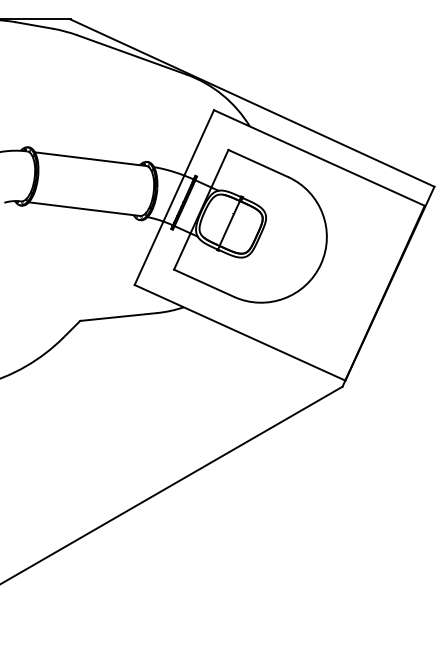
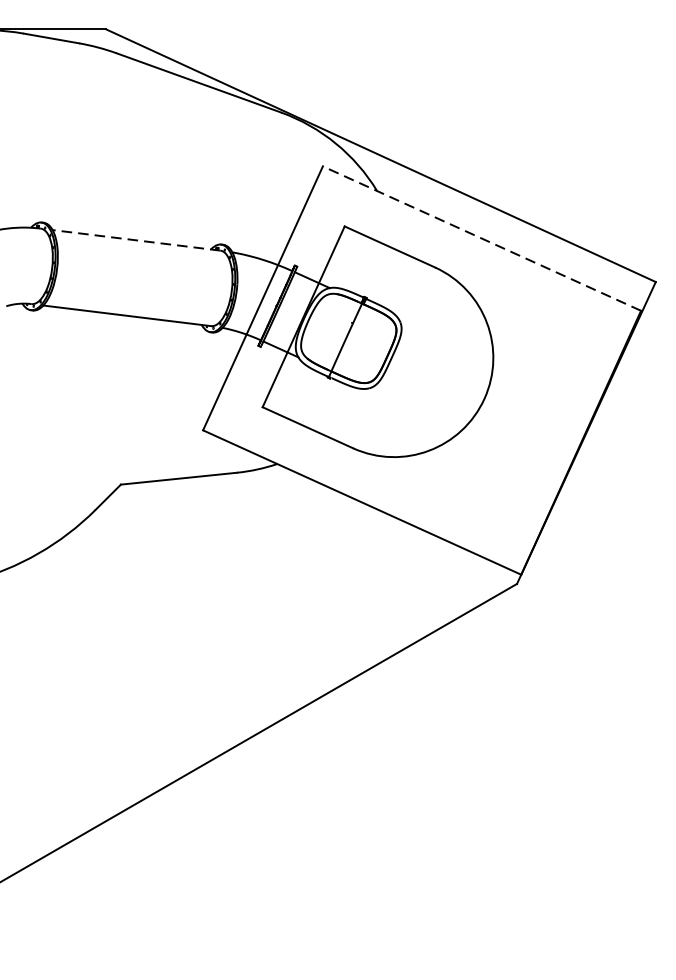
line: (319, 158) -> (482, 239), solid -> dashed
line: (90, 159) -> (136, 240), solid -> dashed

